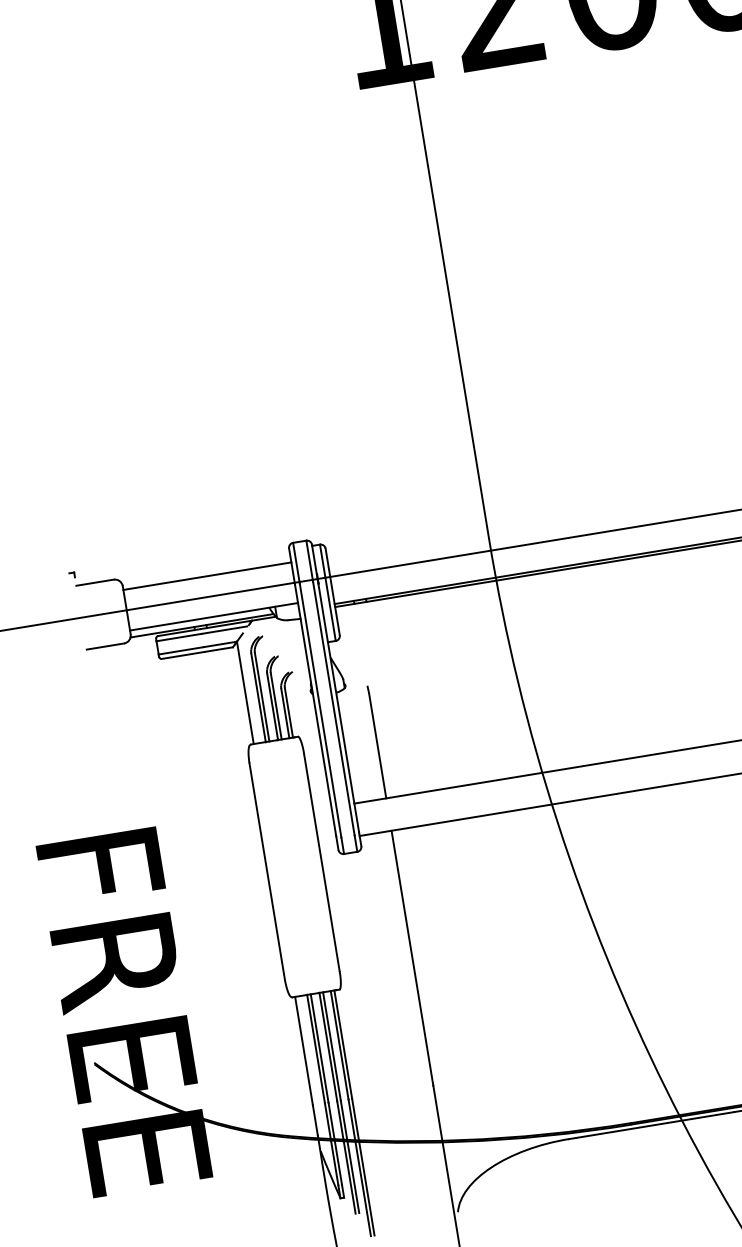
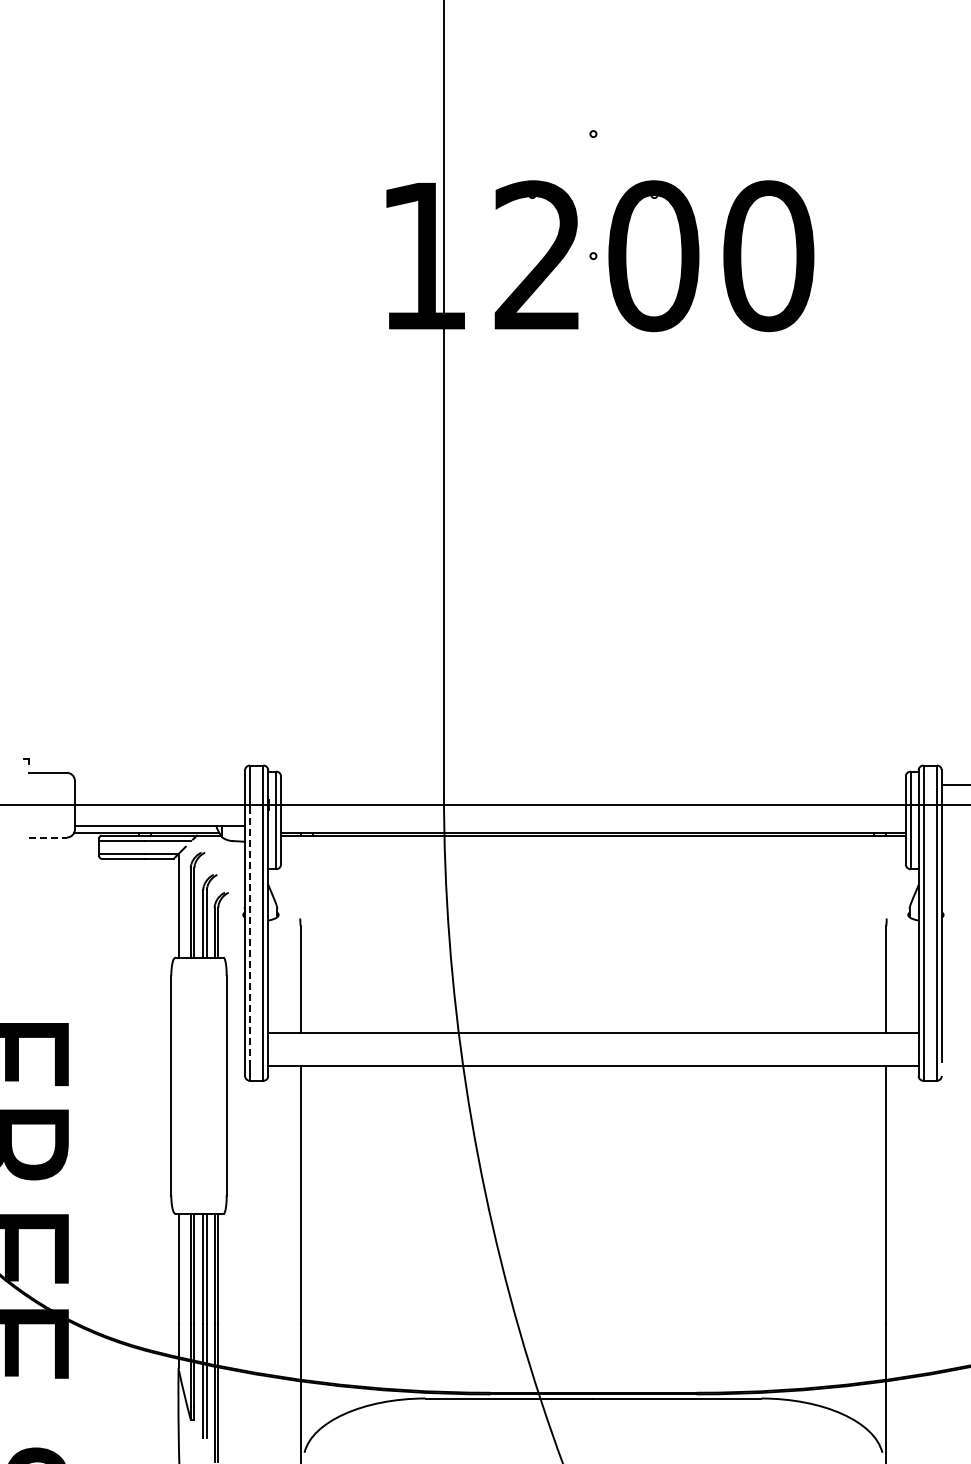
line: (206, 576) -> (159, 784), removed
line: (105, 646) -> (48, 837), solid -> dashed
line: (320, 711) -> (249, 936), solid -> dashed

